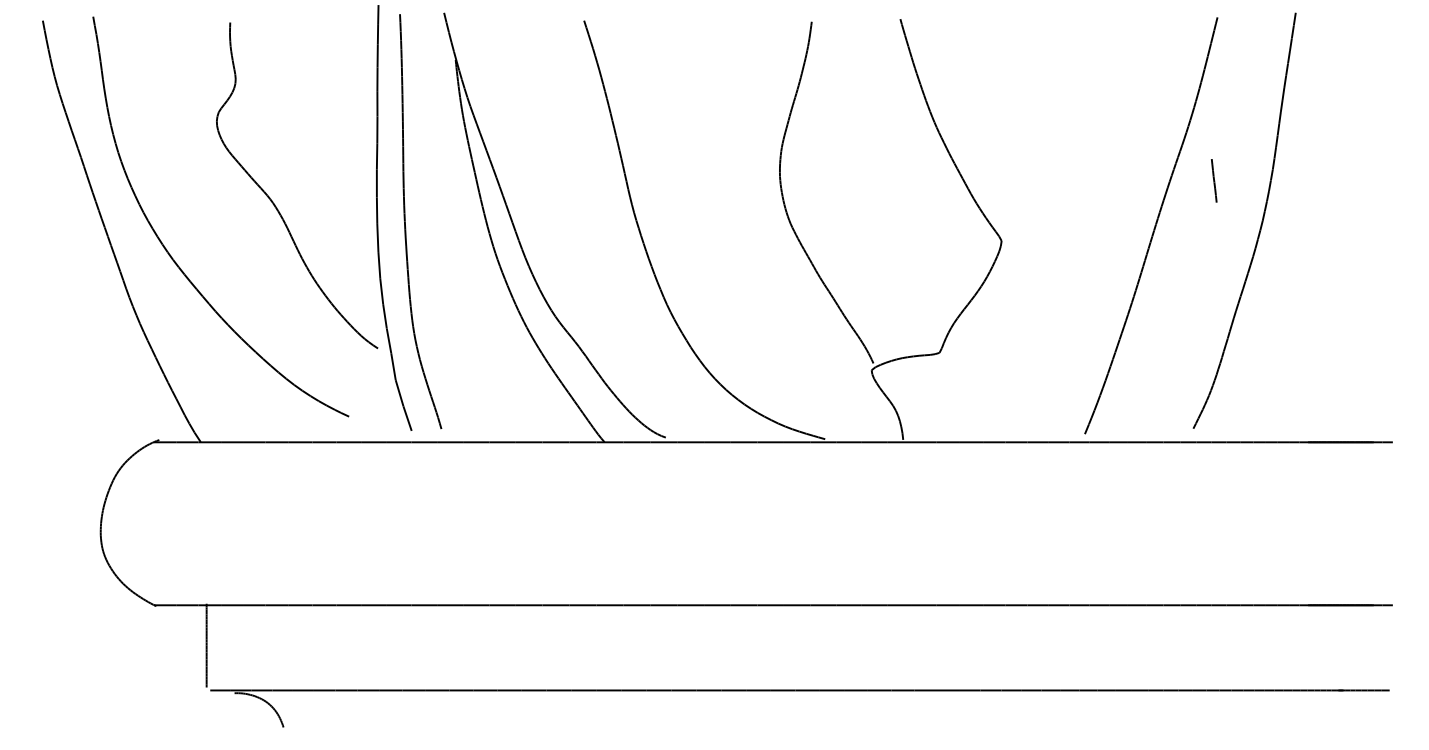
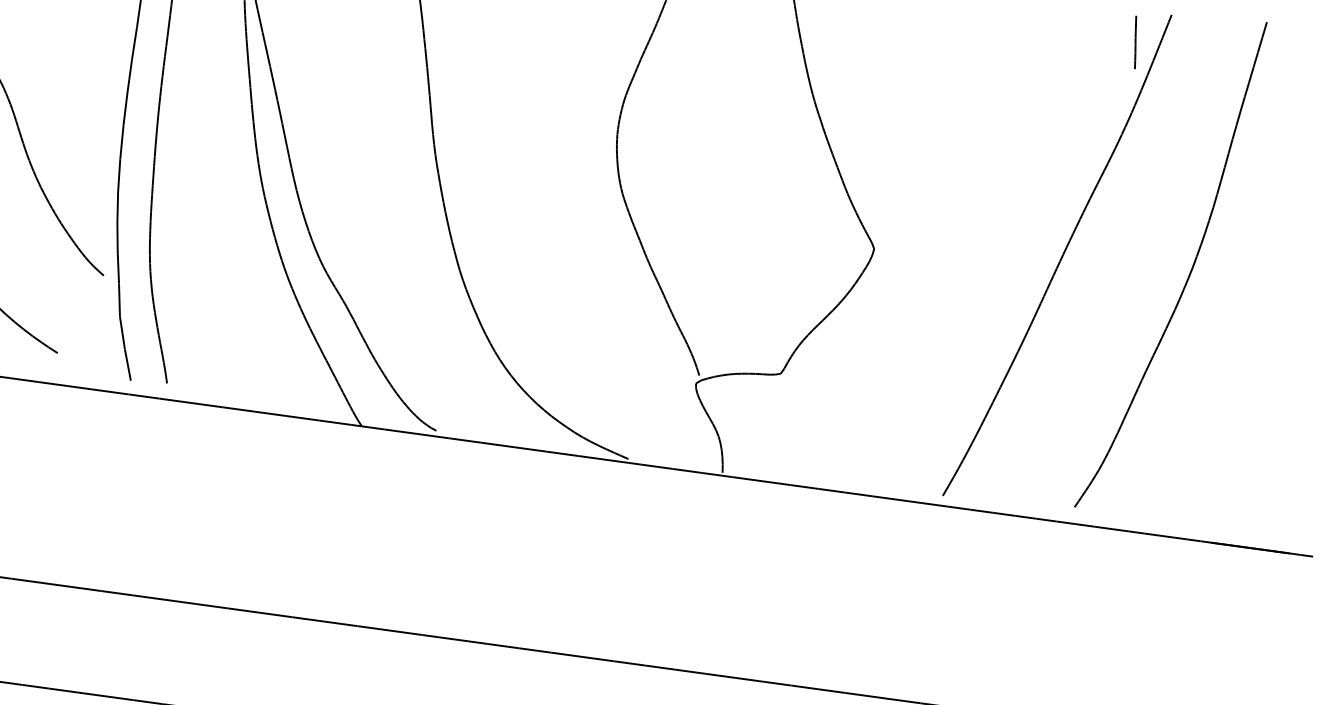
line: (1214, 180) -> (1135, 42), moved

